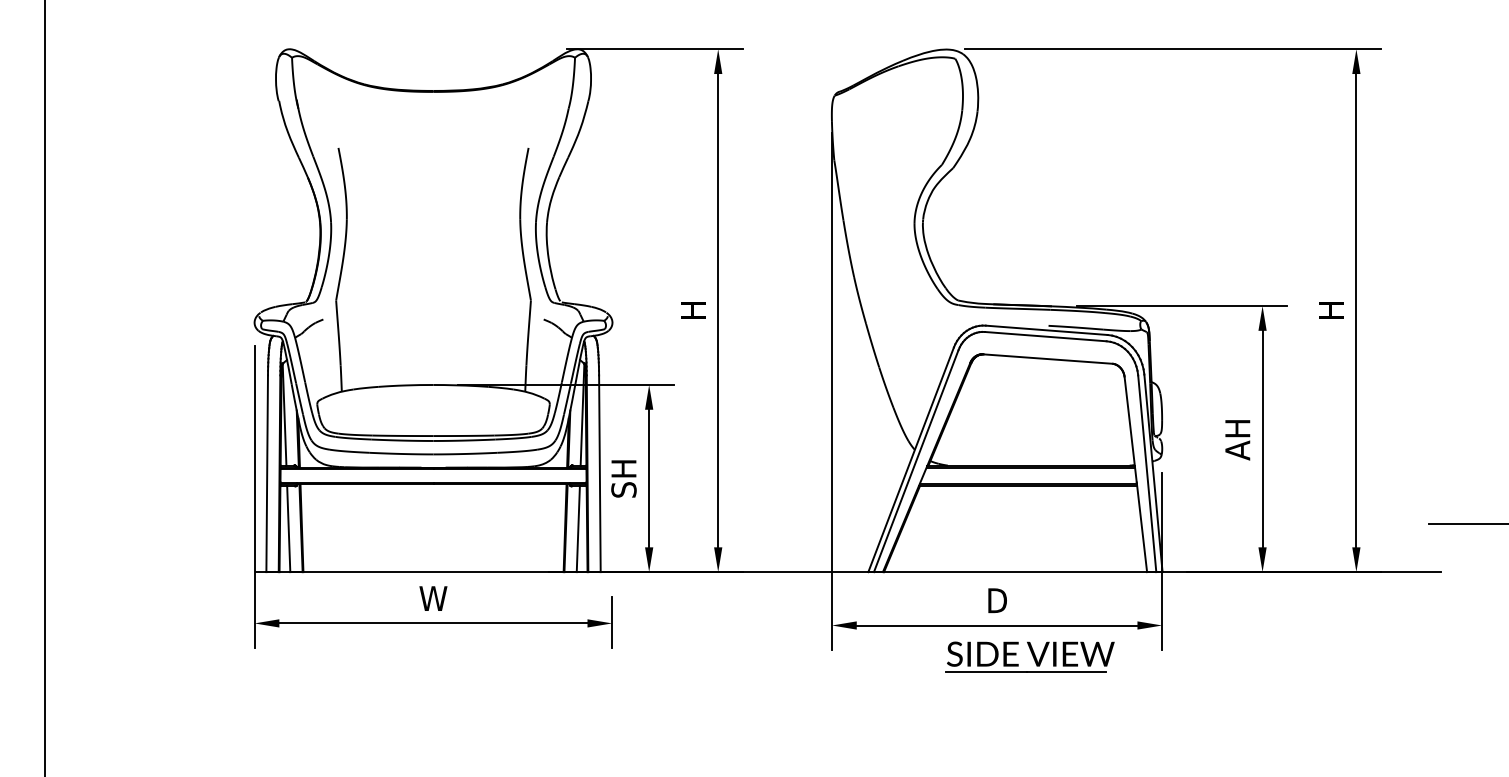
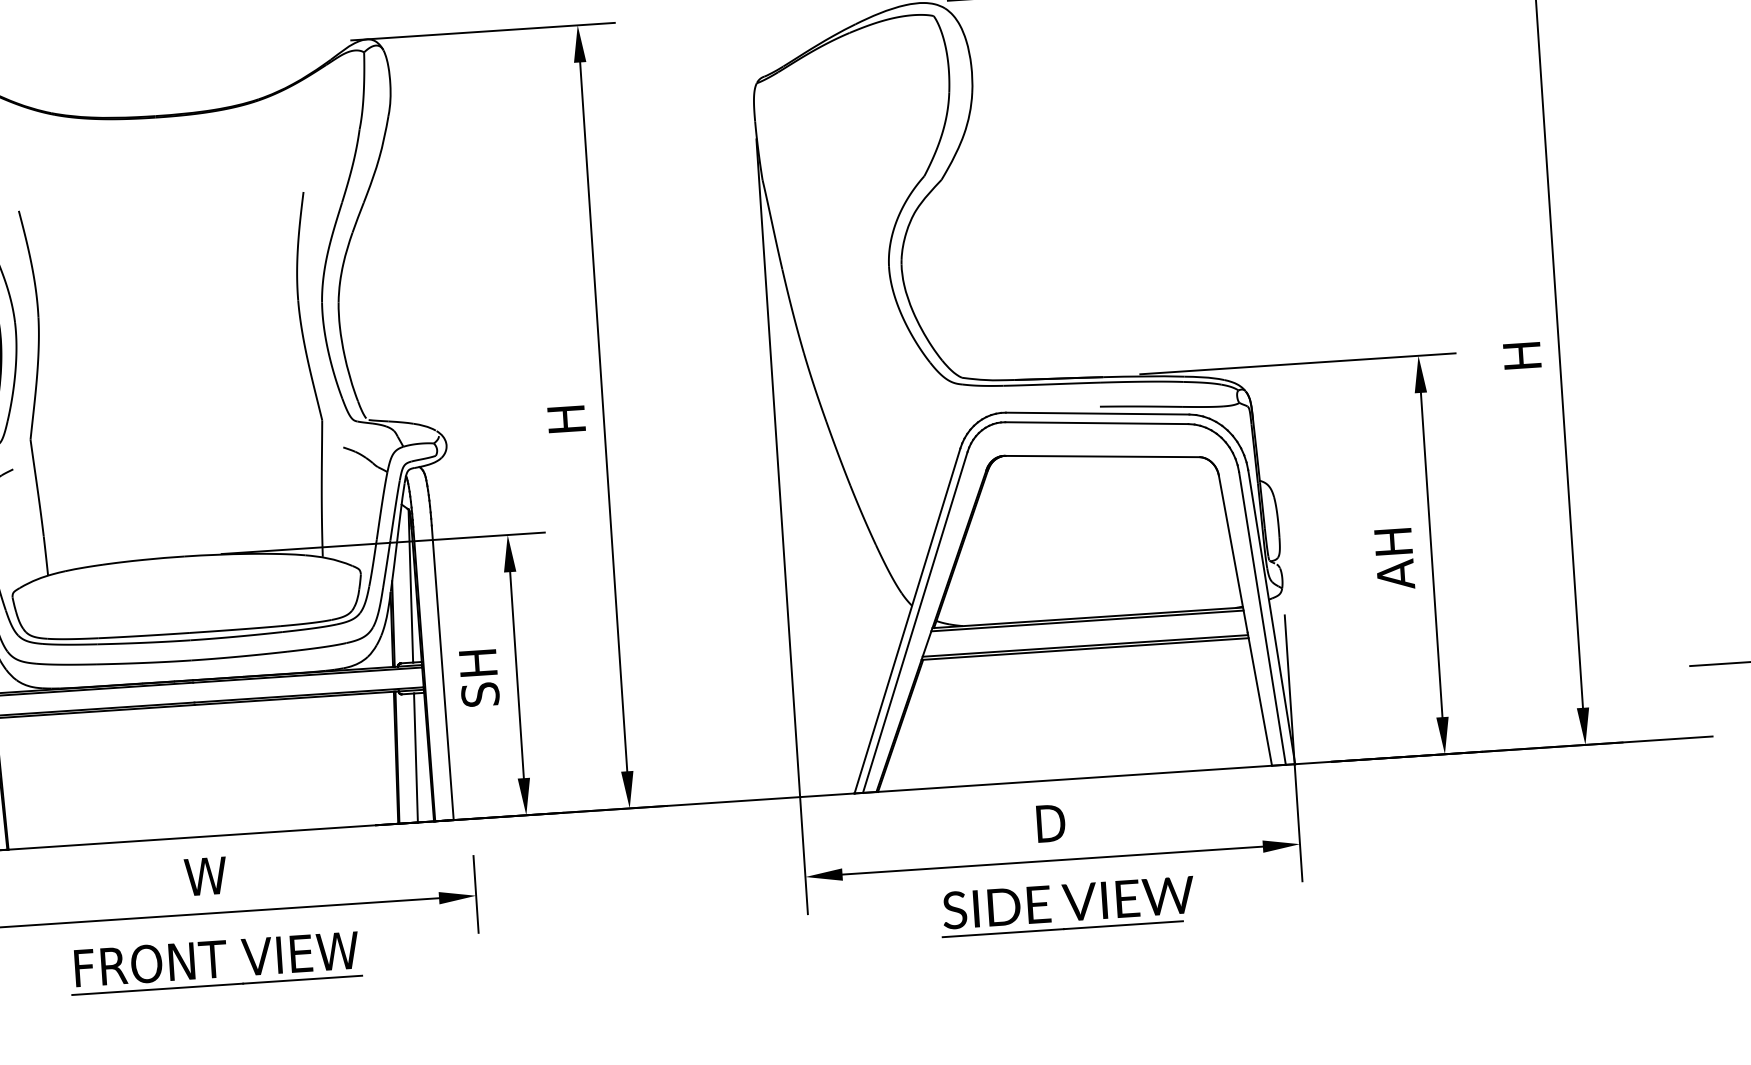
part: (435, 656) -> (214, 962), added
part: (1029, 656) -> (1066, 906), moved

